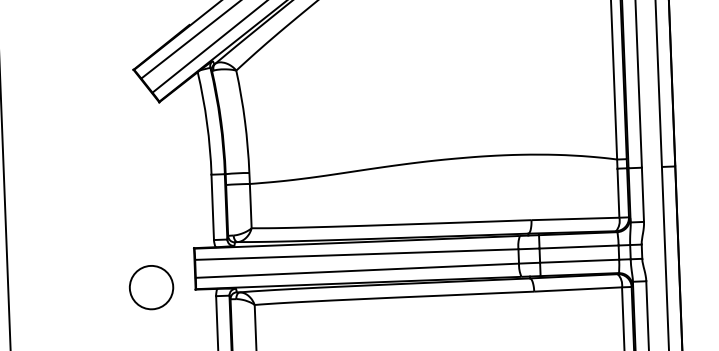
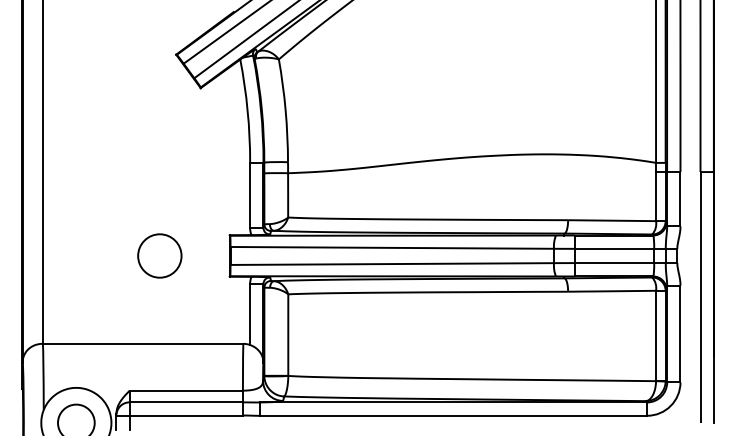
circle: (151, 287) -> (159, 255), moved

